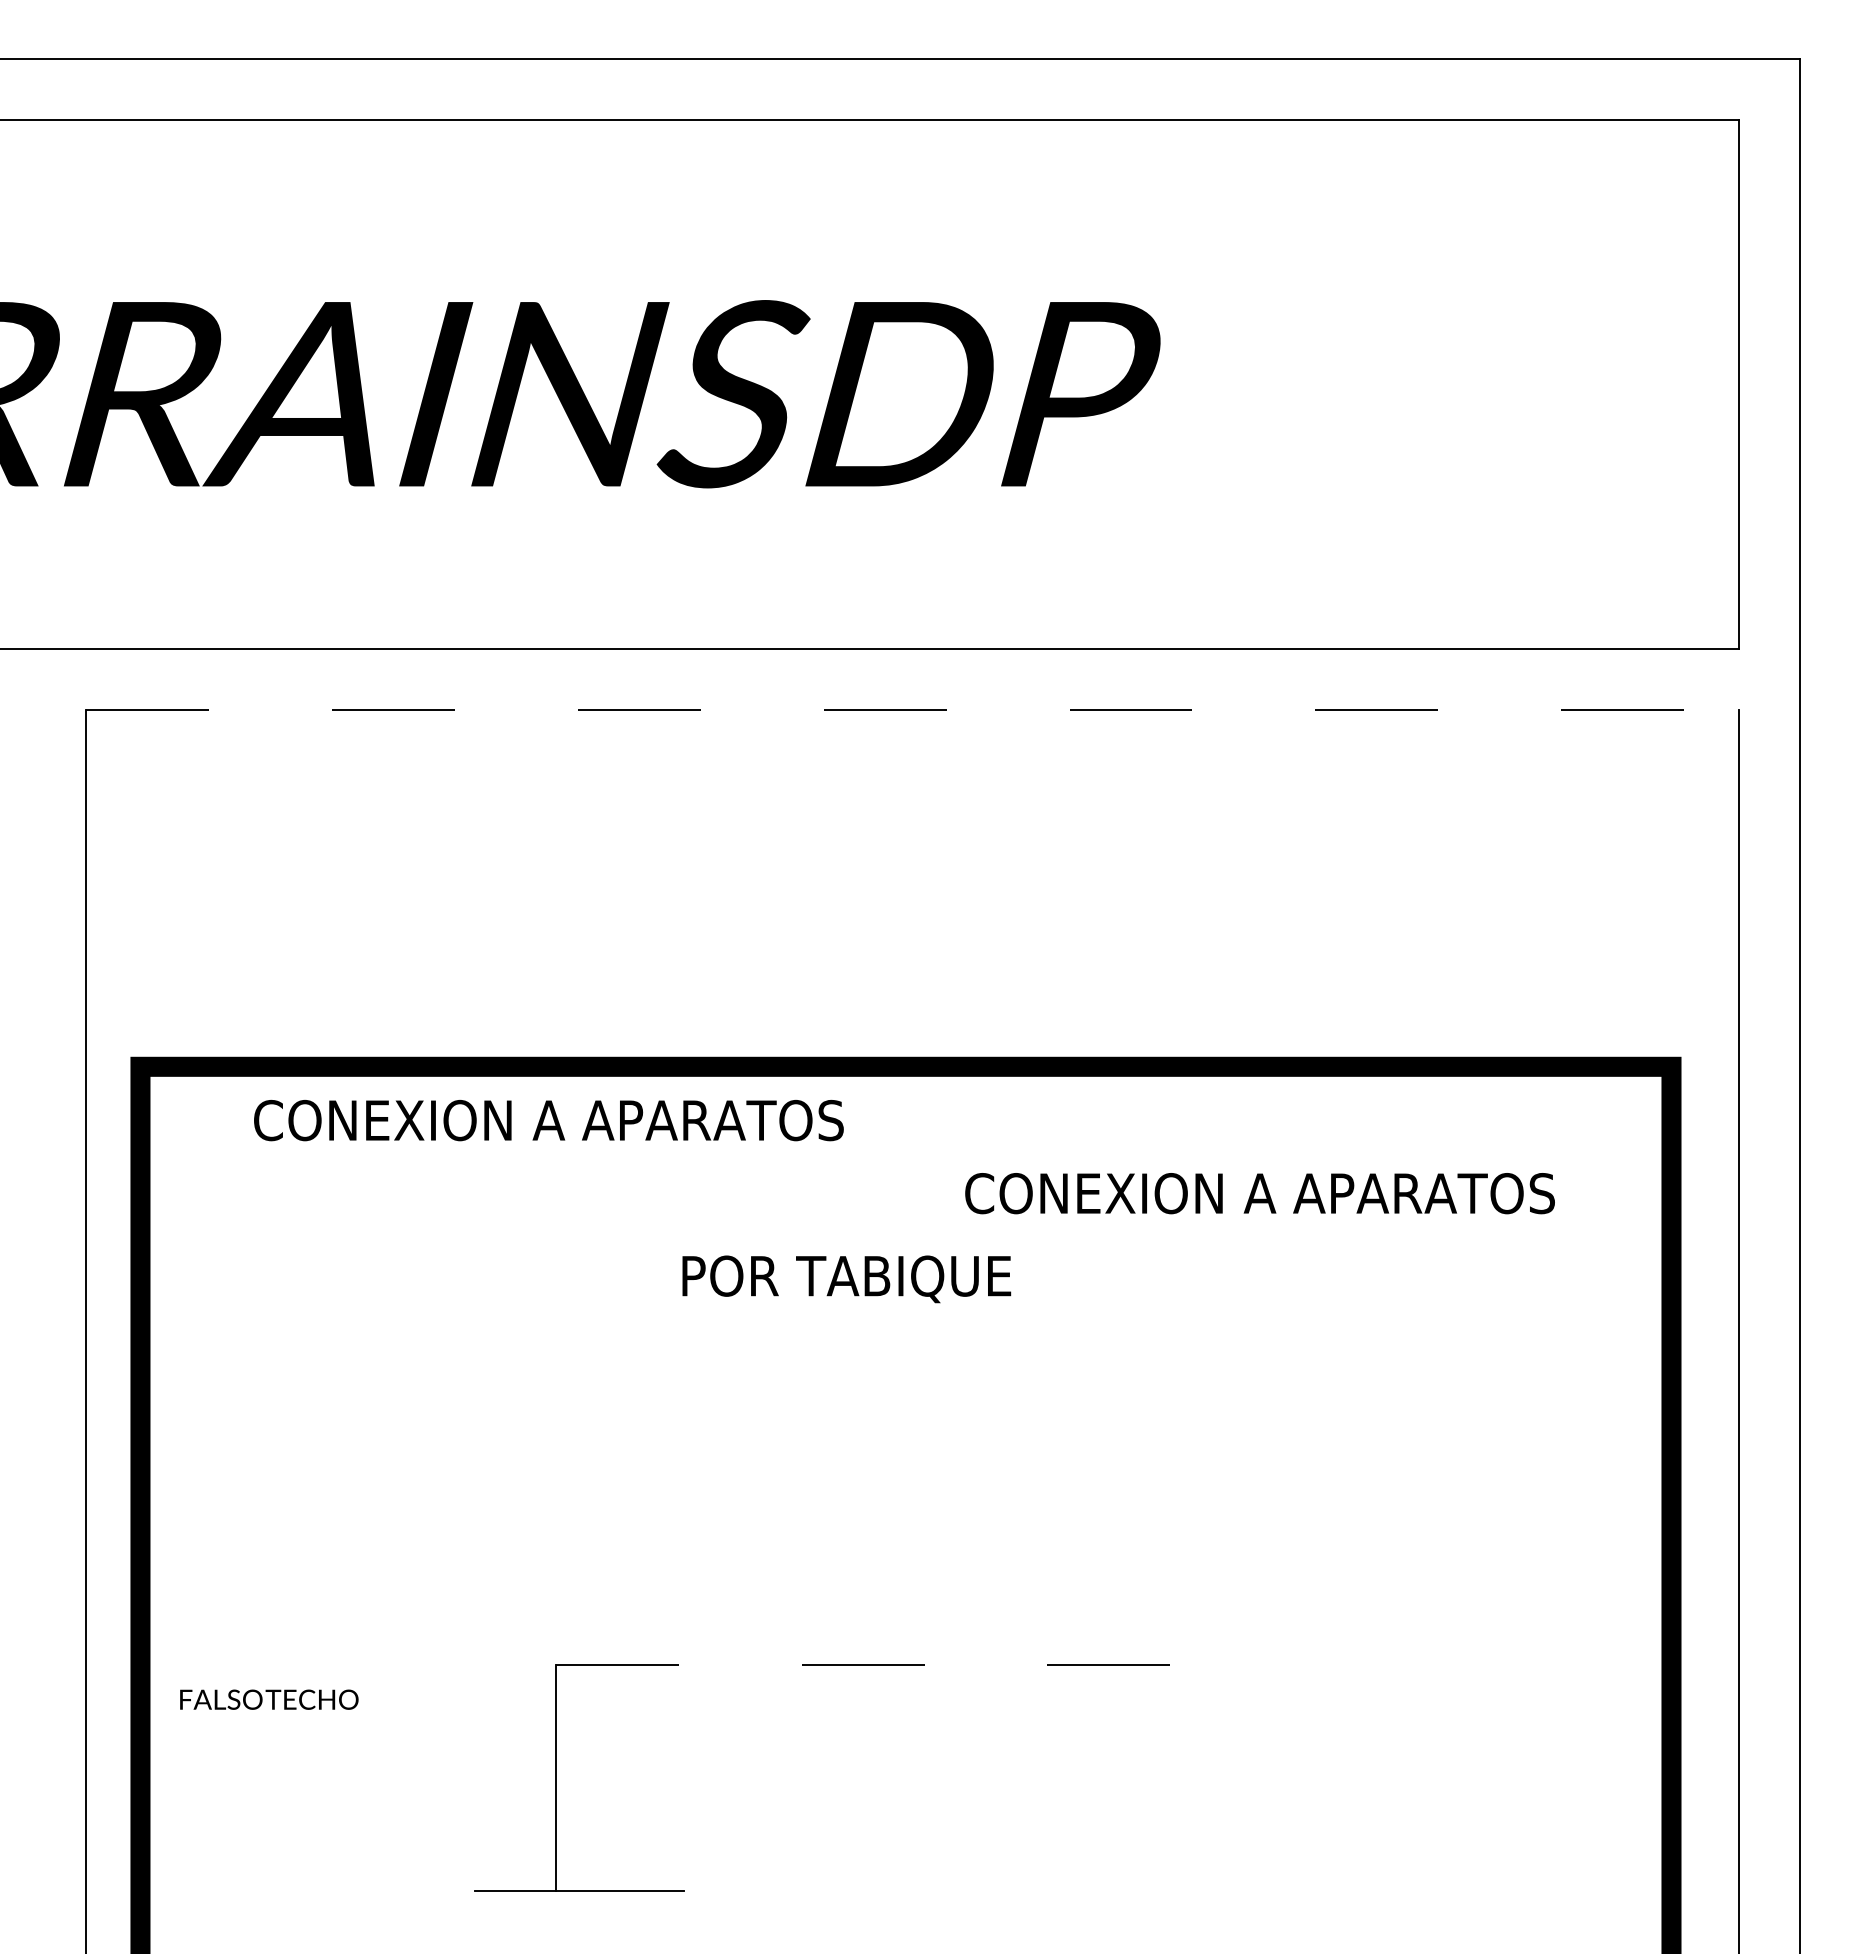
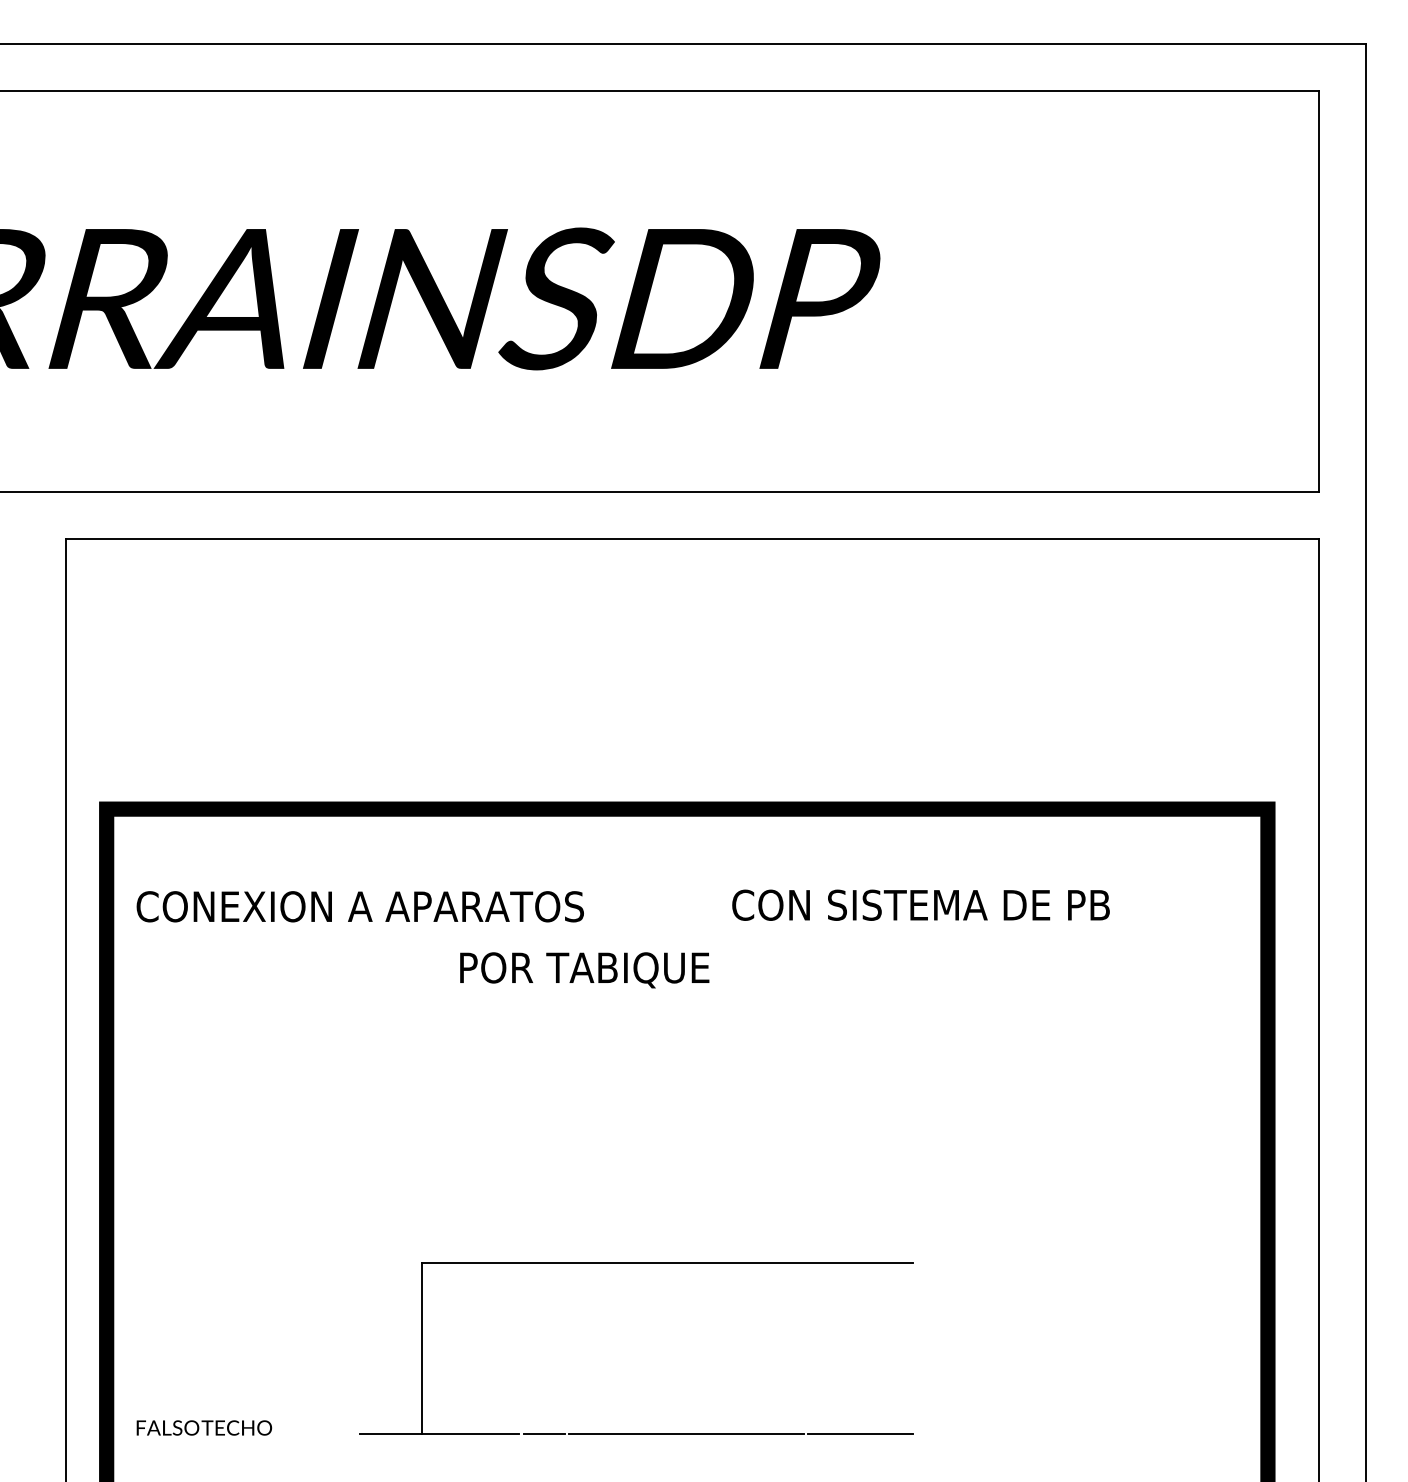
line: (913, 710) -> (693, 538), dashed -> solid
text: (548, 1120) -> (360, 906), moved
text: (1315, 1193) -> (997, 905), CONEXION A APARATOS -> CON SISTEMA DE PB
text: (846, 1279) -> (584, 970), moved
line: (880, 1665) -> (667, 1263), dashed -> solid
text: (269, 1699) -> (204, 1427), moved
line: (717, 1890) -> (544, 1433), added
line: (904, 1890) -> (686, 1433), added
line: (1134, 1890) -> (860, 1433), added

